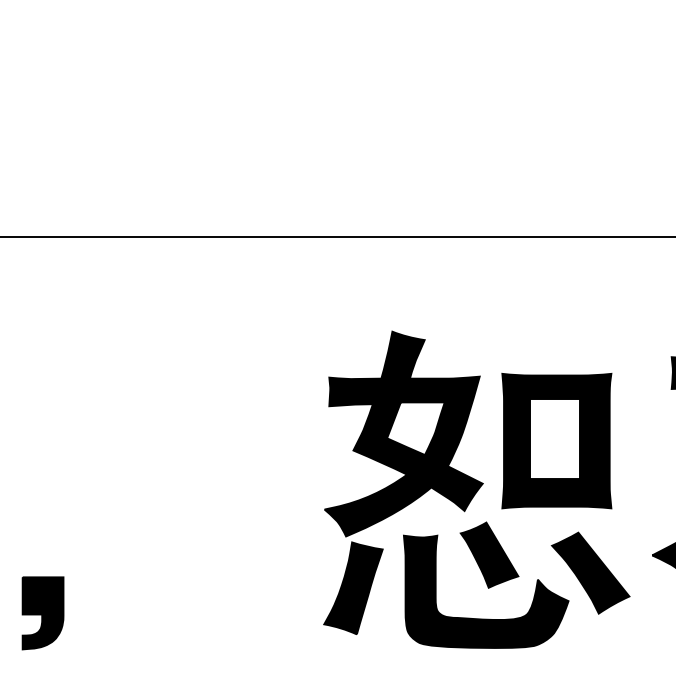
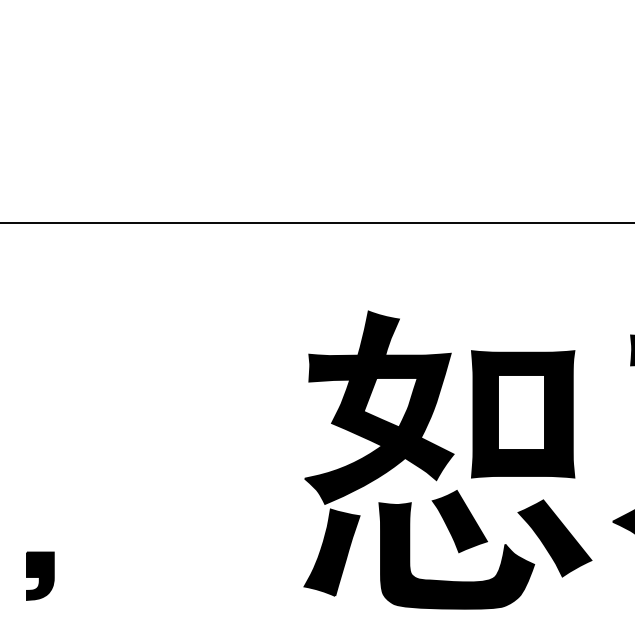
part: (42, 613) -> (39, 576), size x0.7

